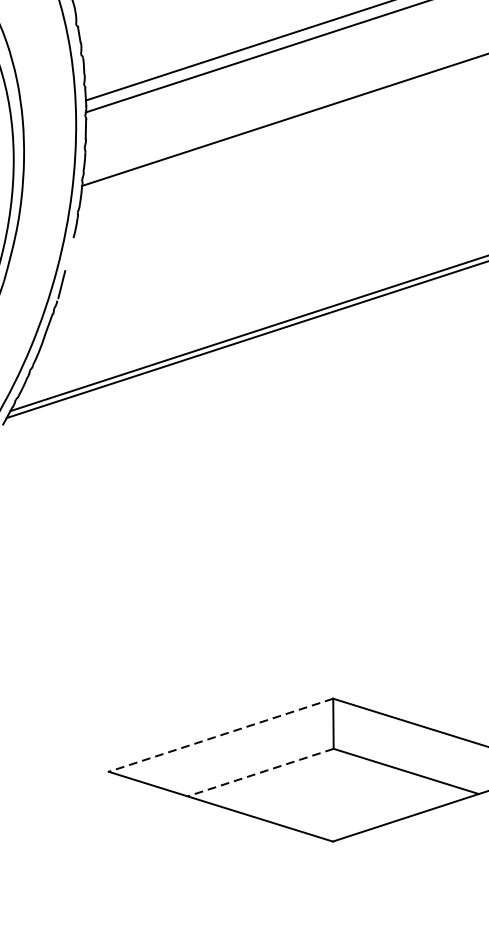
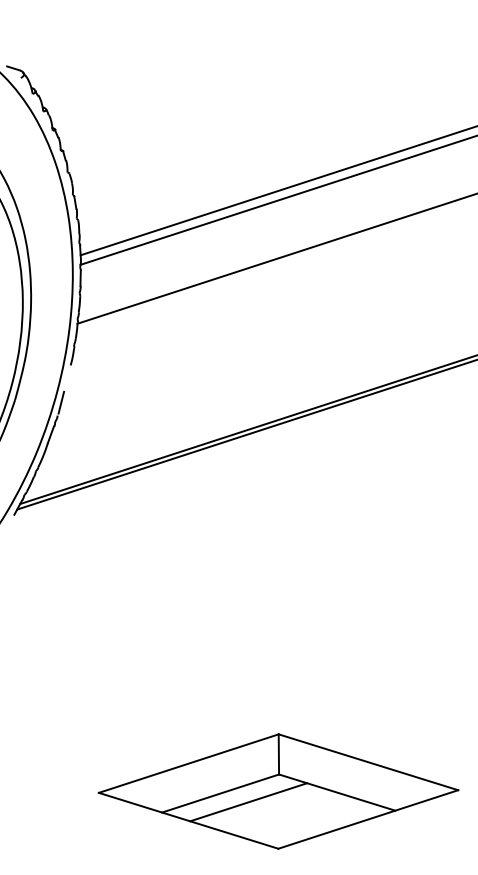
line: (220, 735) -> (188, 763), dashed -> solid
line: (260, 772) -> (220, 793), dashed -> solid
line: (295, 783) -> (248, 802), added

